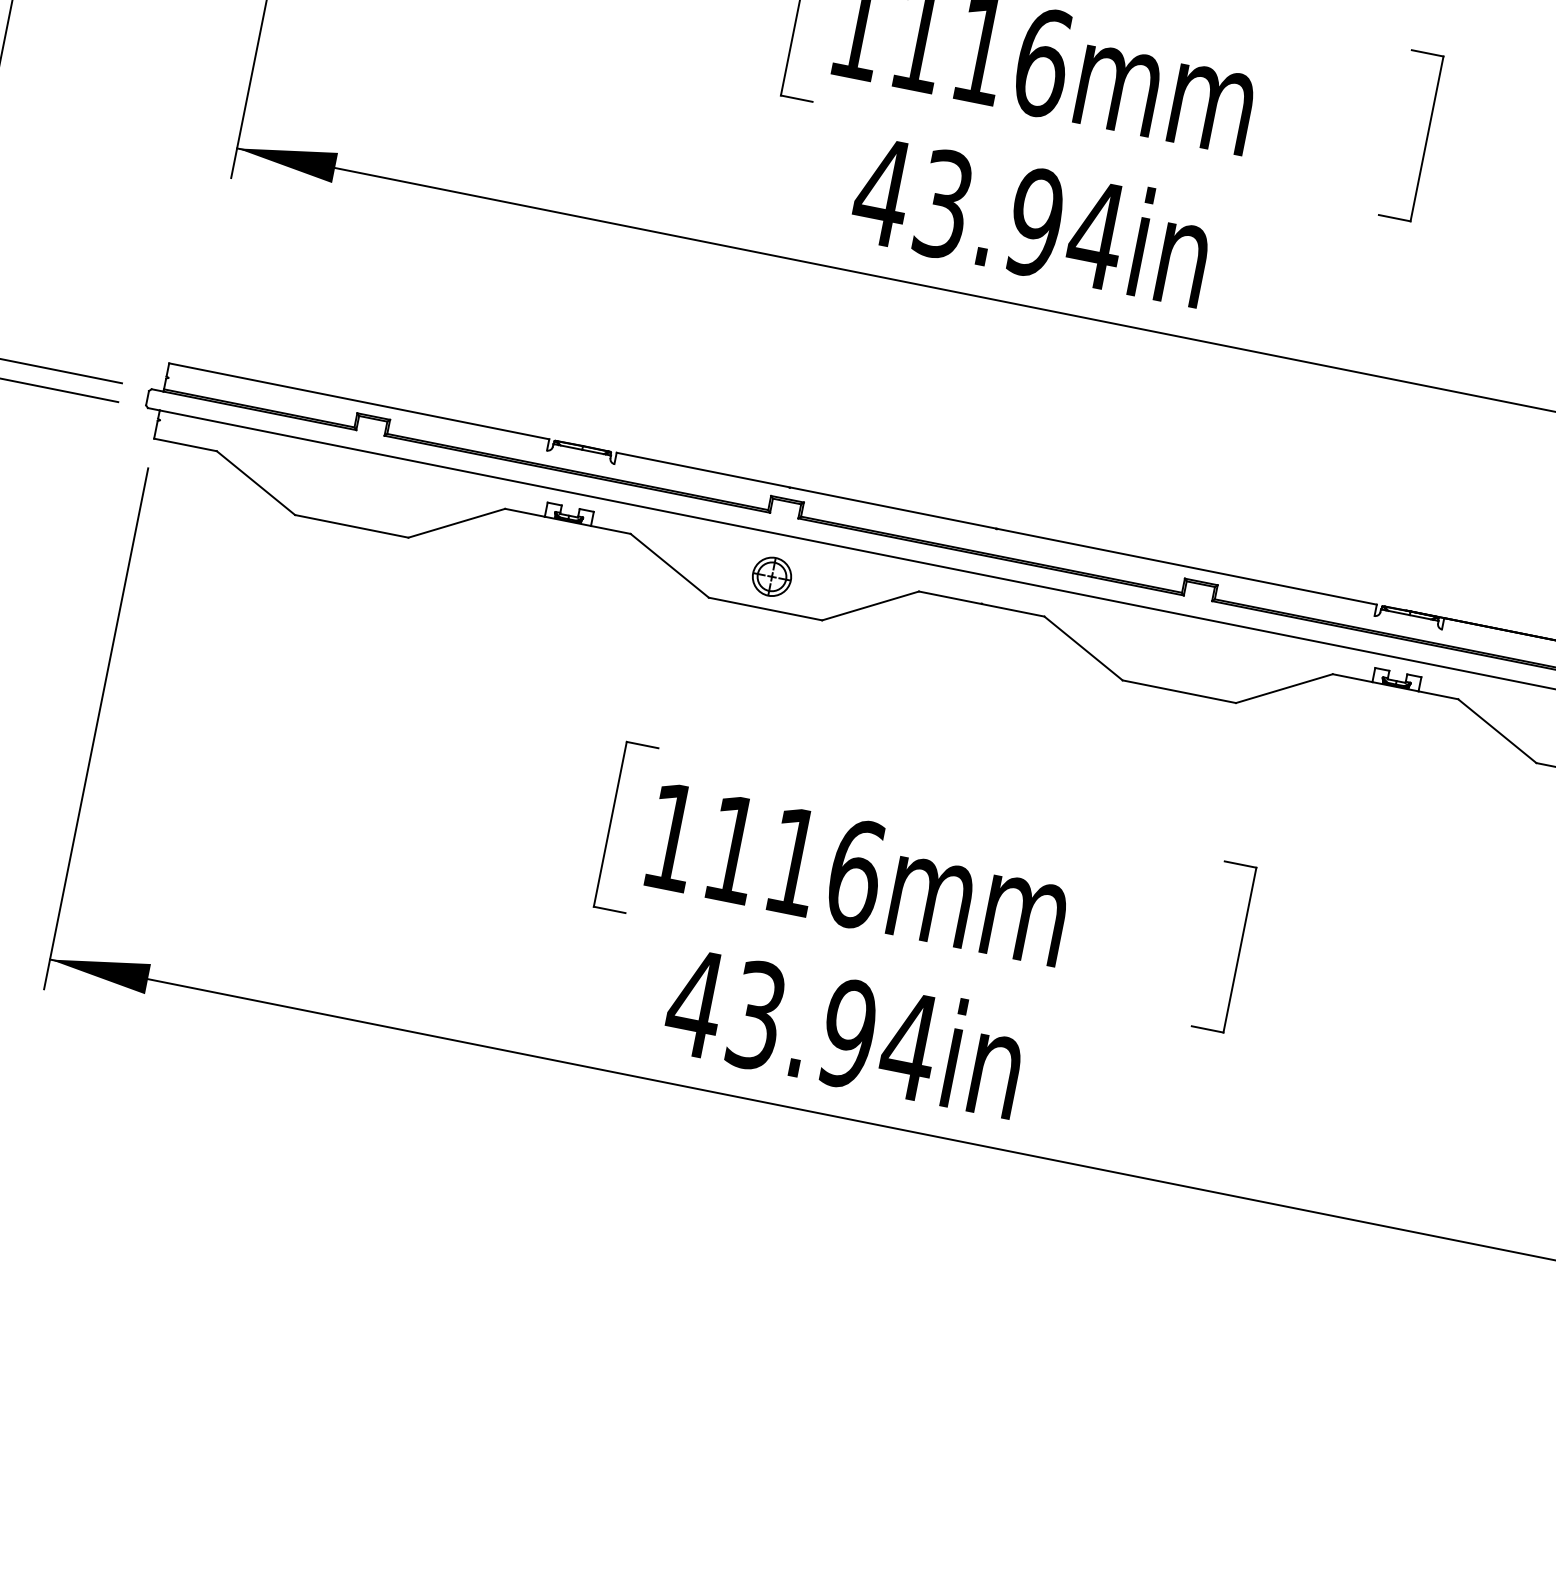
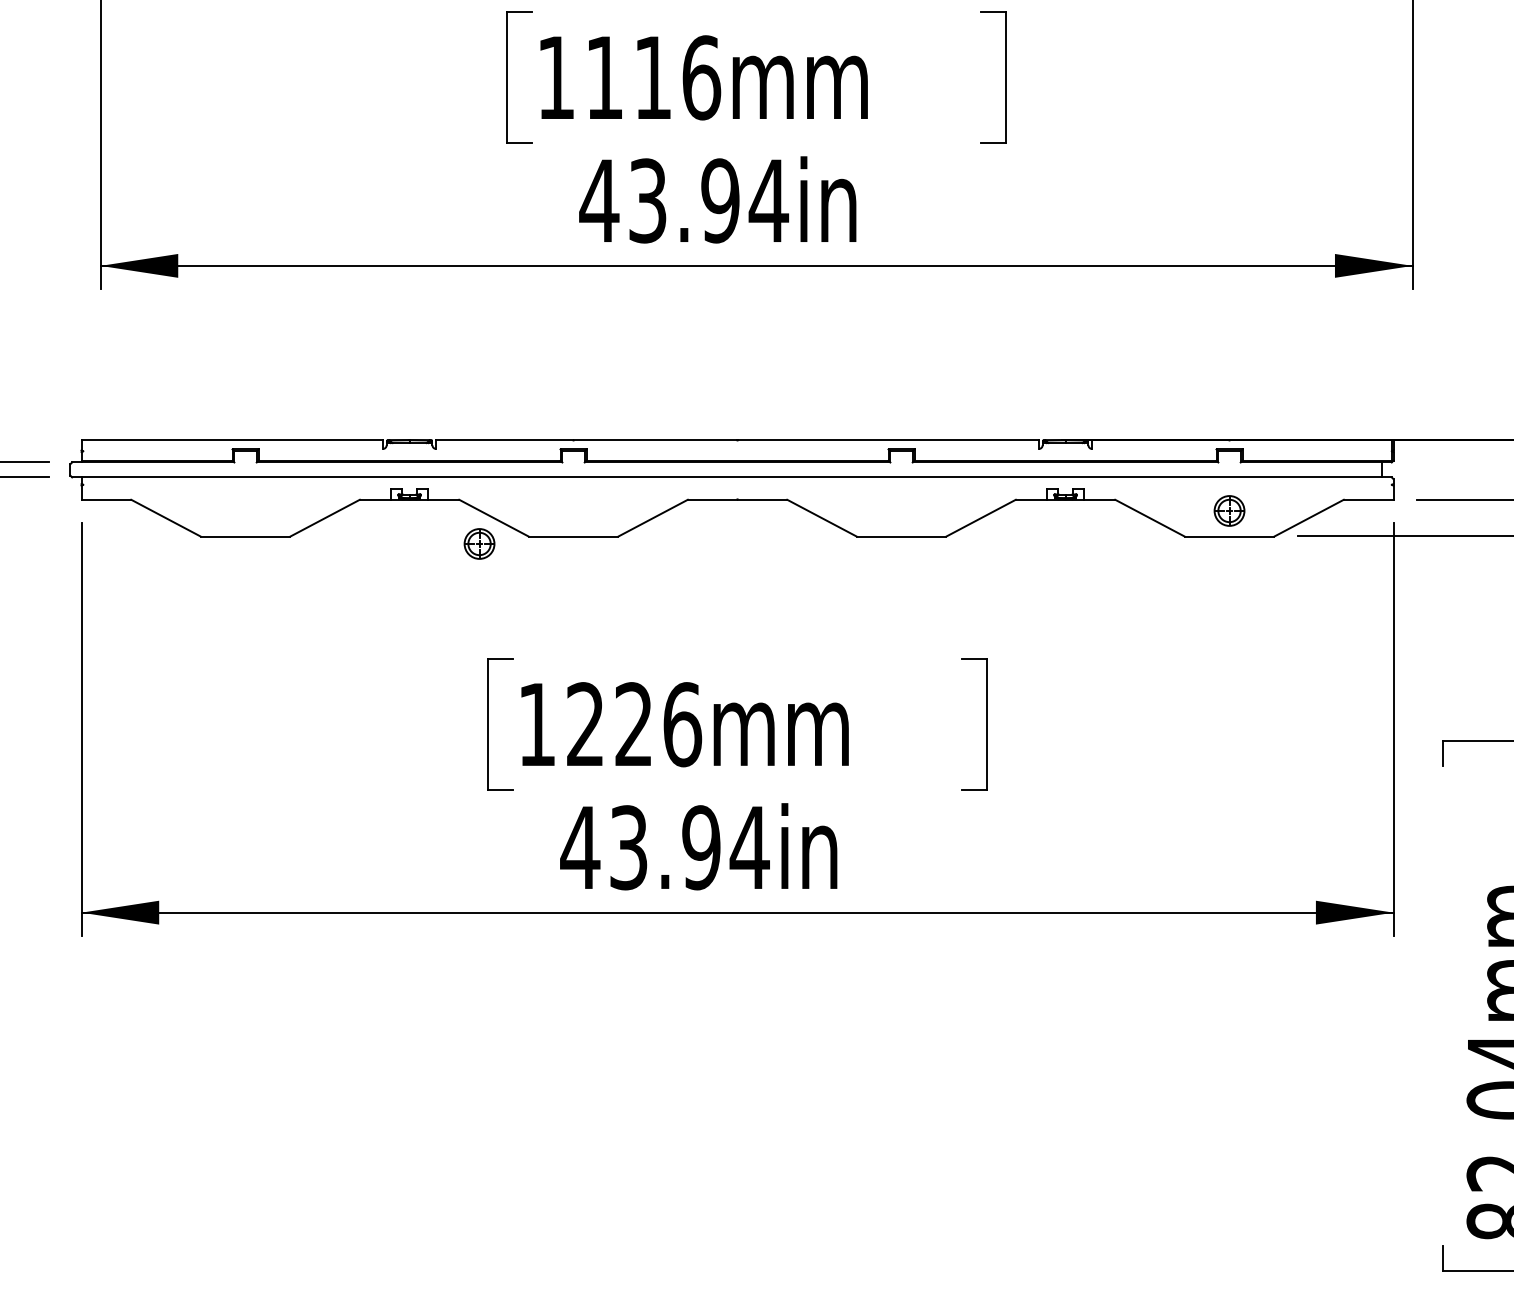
part: (772, 576) -> (479, 543), moved
text: (763, 854) -> (609, 723), 1116mm -> 1226mm

